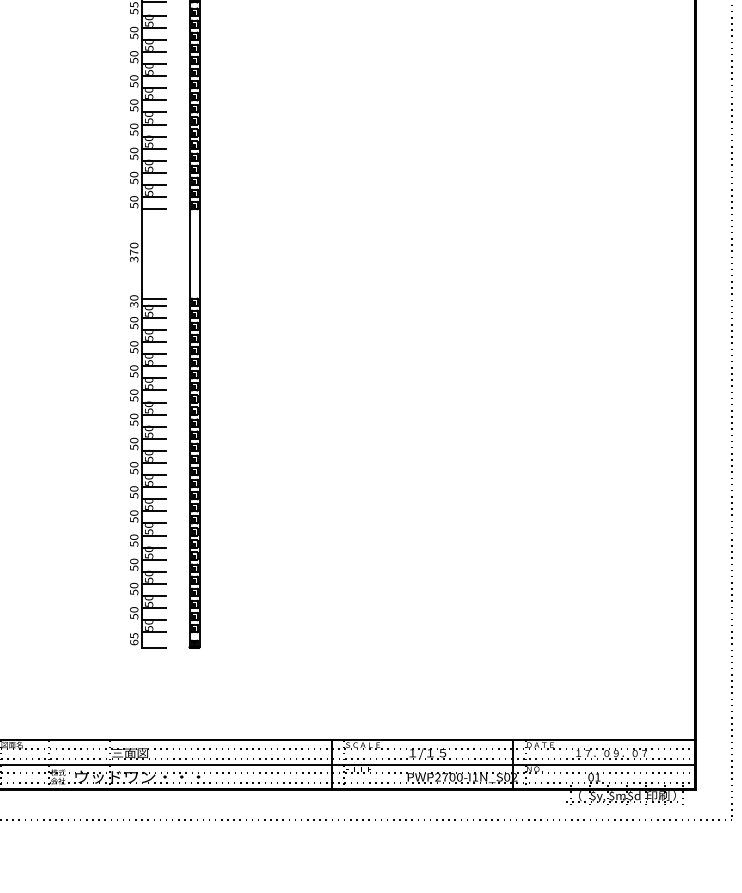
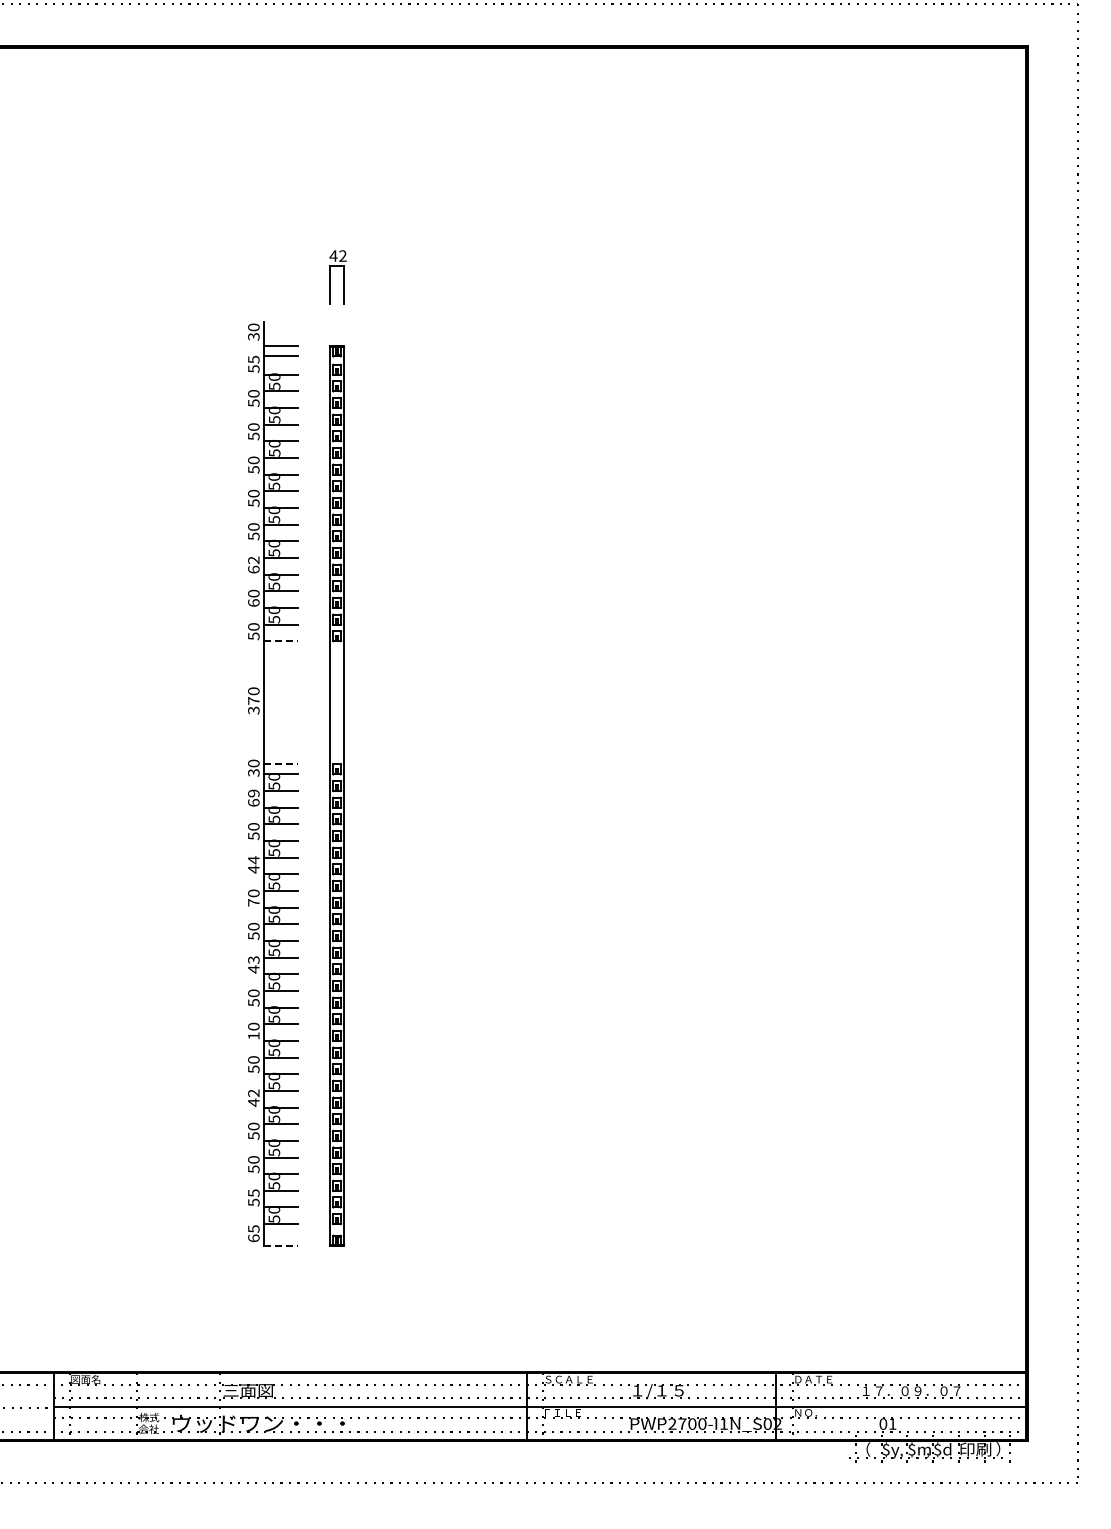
text: (133, 153) -> (253, 564), 50 -> 62
text: (133, 181) -> (253, 602), 50 -> 60
line: (154, 209) -> (281, 641), solid -> dashed
line: (154, 298) -> (281, 764), solid -> dashed
text: (133, 322) -> (253, 797), 50 -> 69
text: (133, 371) -> (253, 864), 50 -> 44
text: (133, 398) -> (253, 902), 50 -> 70
text: (133, 443) -> (253, 964), 50 -> 43
text: (133, 495) -> (253, 1035), 50 -> 10
text: (133, 540) -> (253, 1097), 50 -> 42
text: (133, 610) -> (253, 1193), 50 -> 55
line: (154, 647) -> (281, 1245), solid -> dashed

